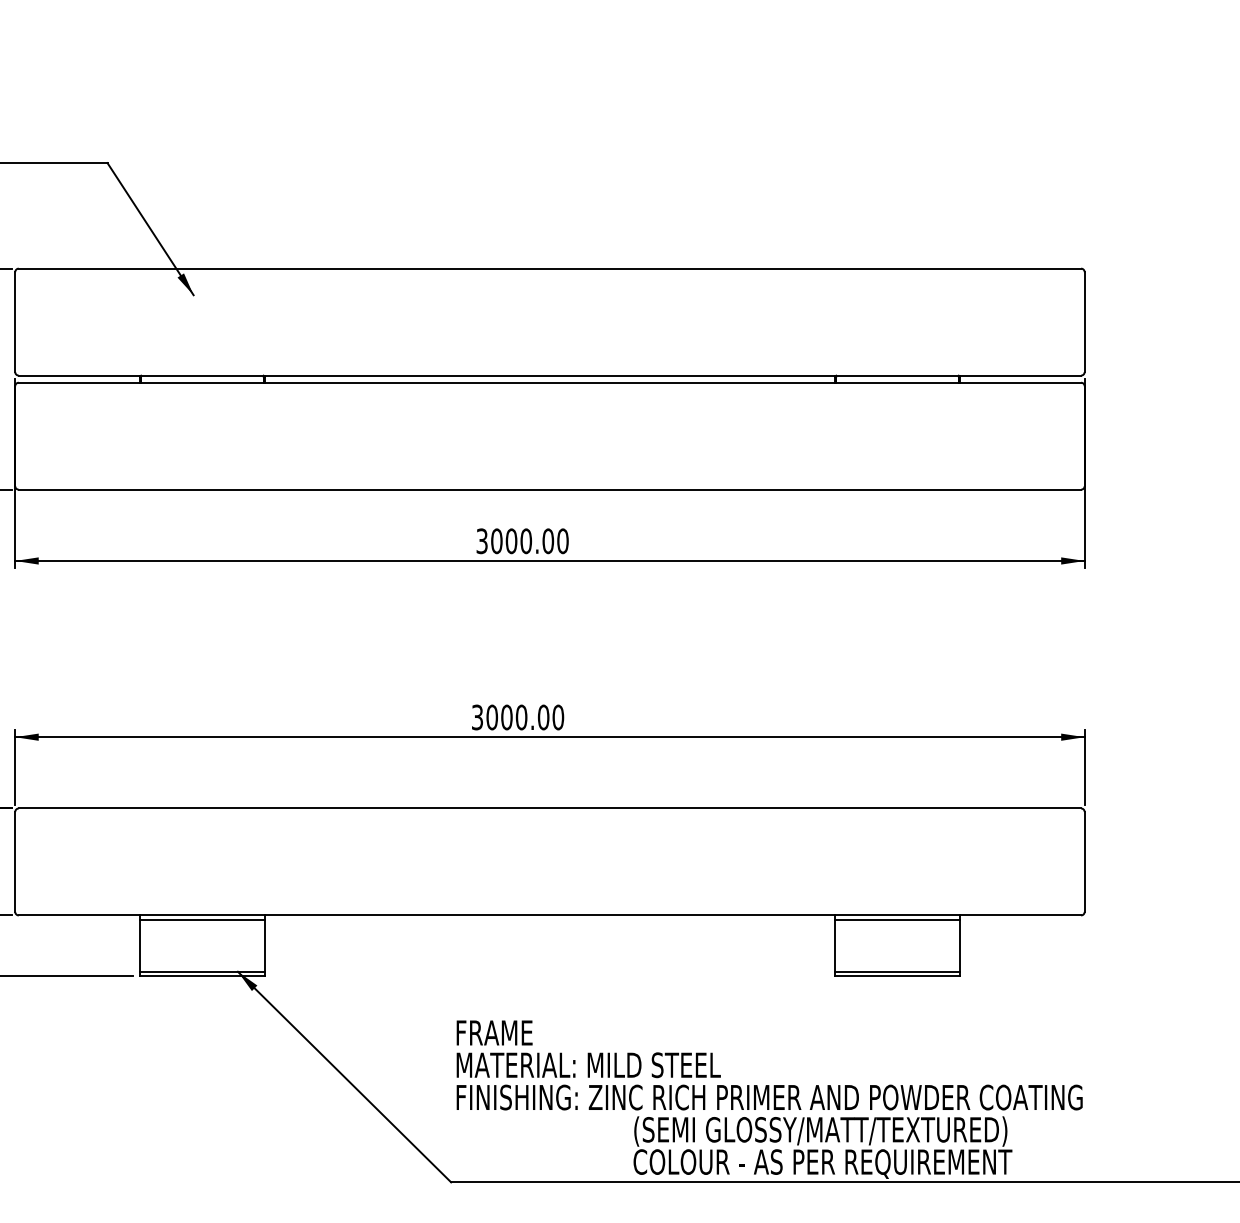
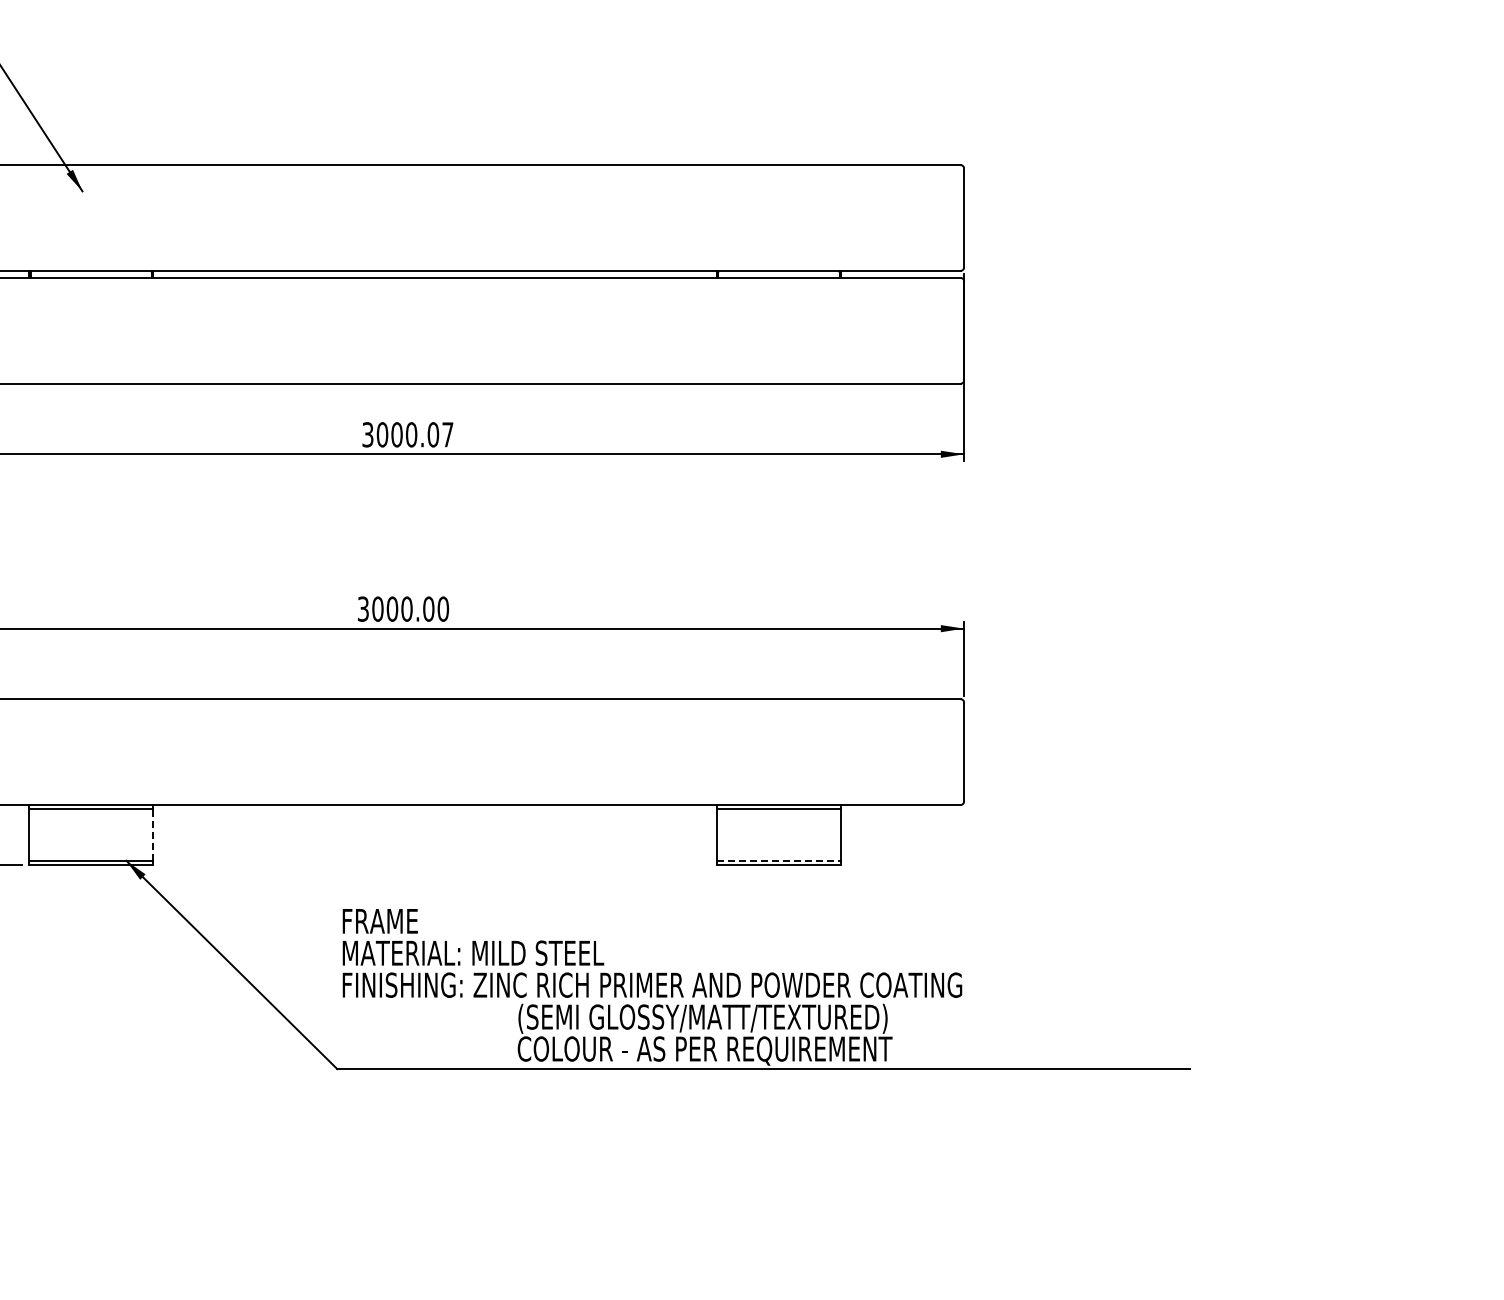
text: (562, 540) -> (447, 434), 3000.00 -> 3000.07
line: (264, 946) -> (152, 835), solid -> dashed
line: (897, 971) -> (778, 860), solid -> dashed

